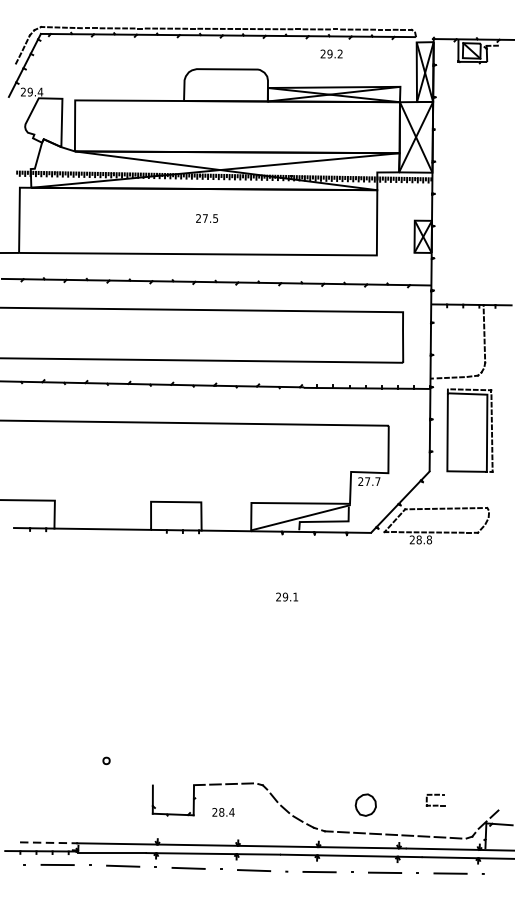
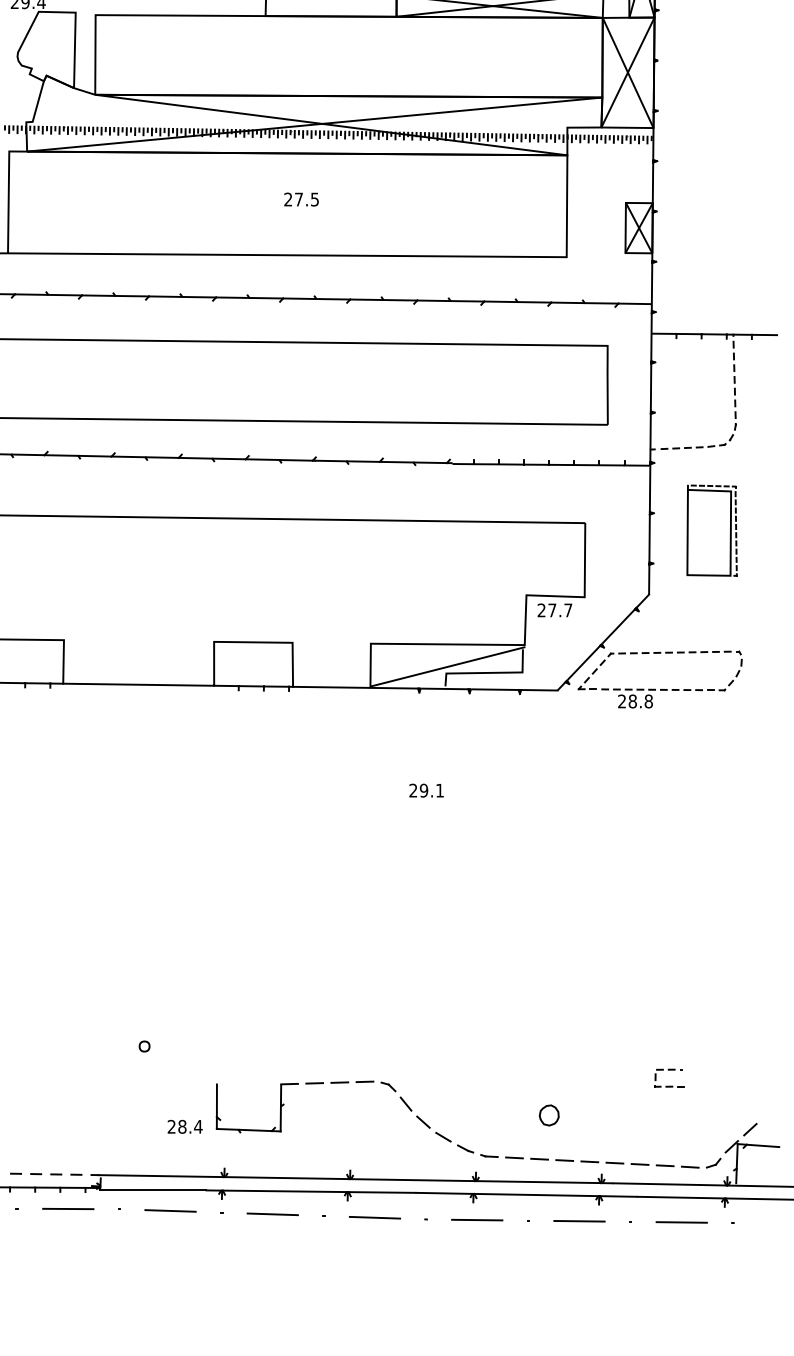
part: (469, 430) -> (711, 530), size x0.7
part: (435, 799) -> (669, 1077), moved
part: (365, 804) -> (548, 1114), size x0.6
text: (223, 812) -> (185, 1127), moved

